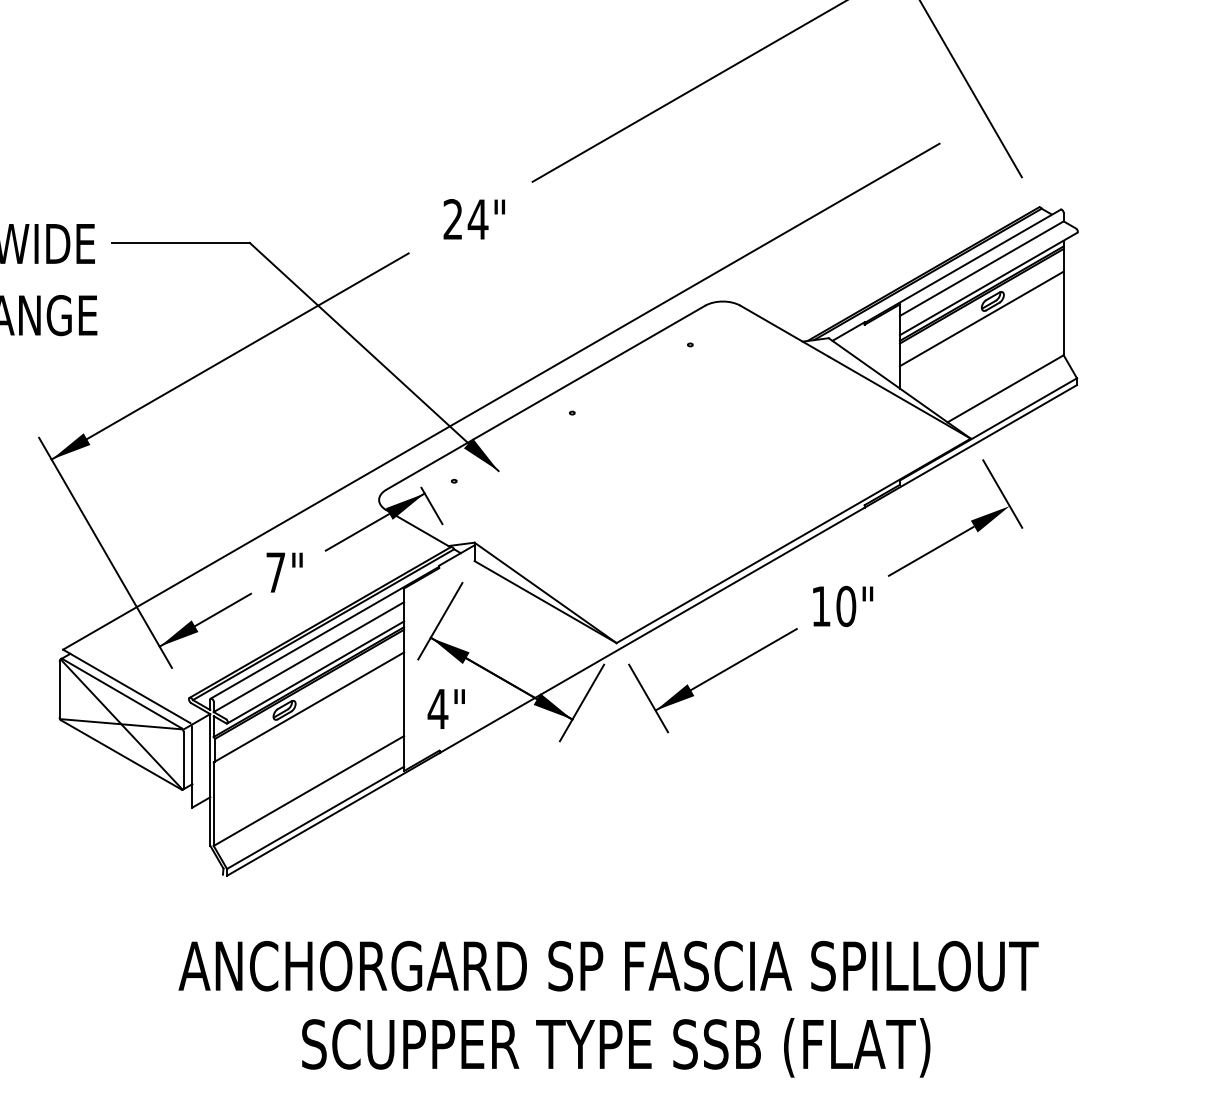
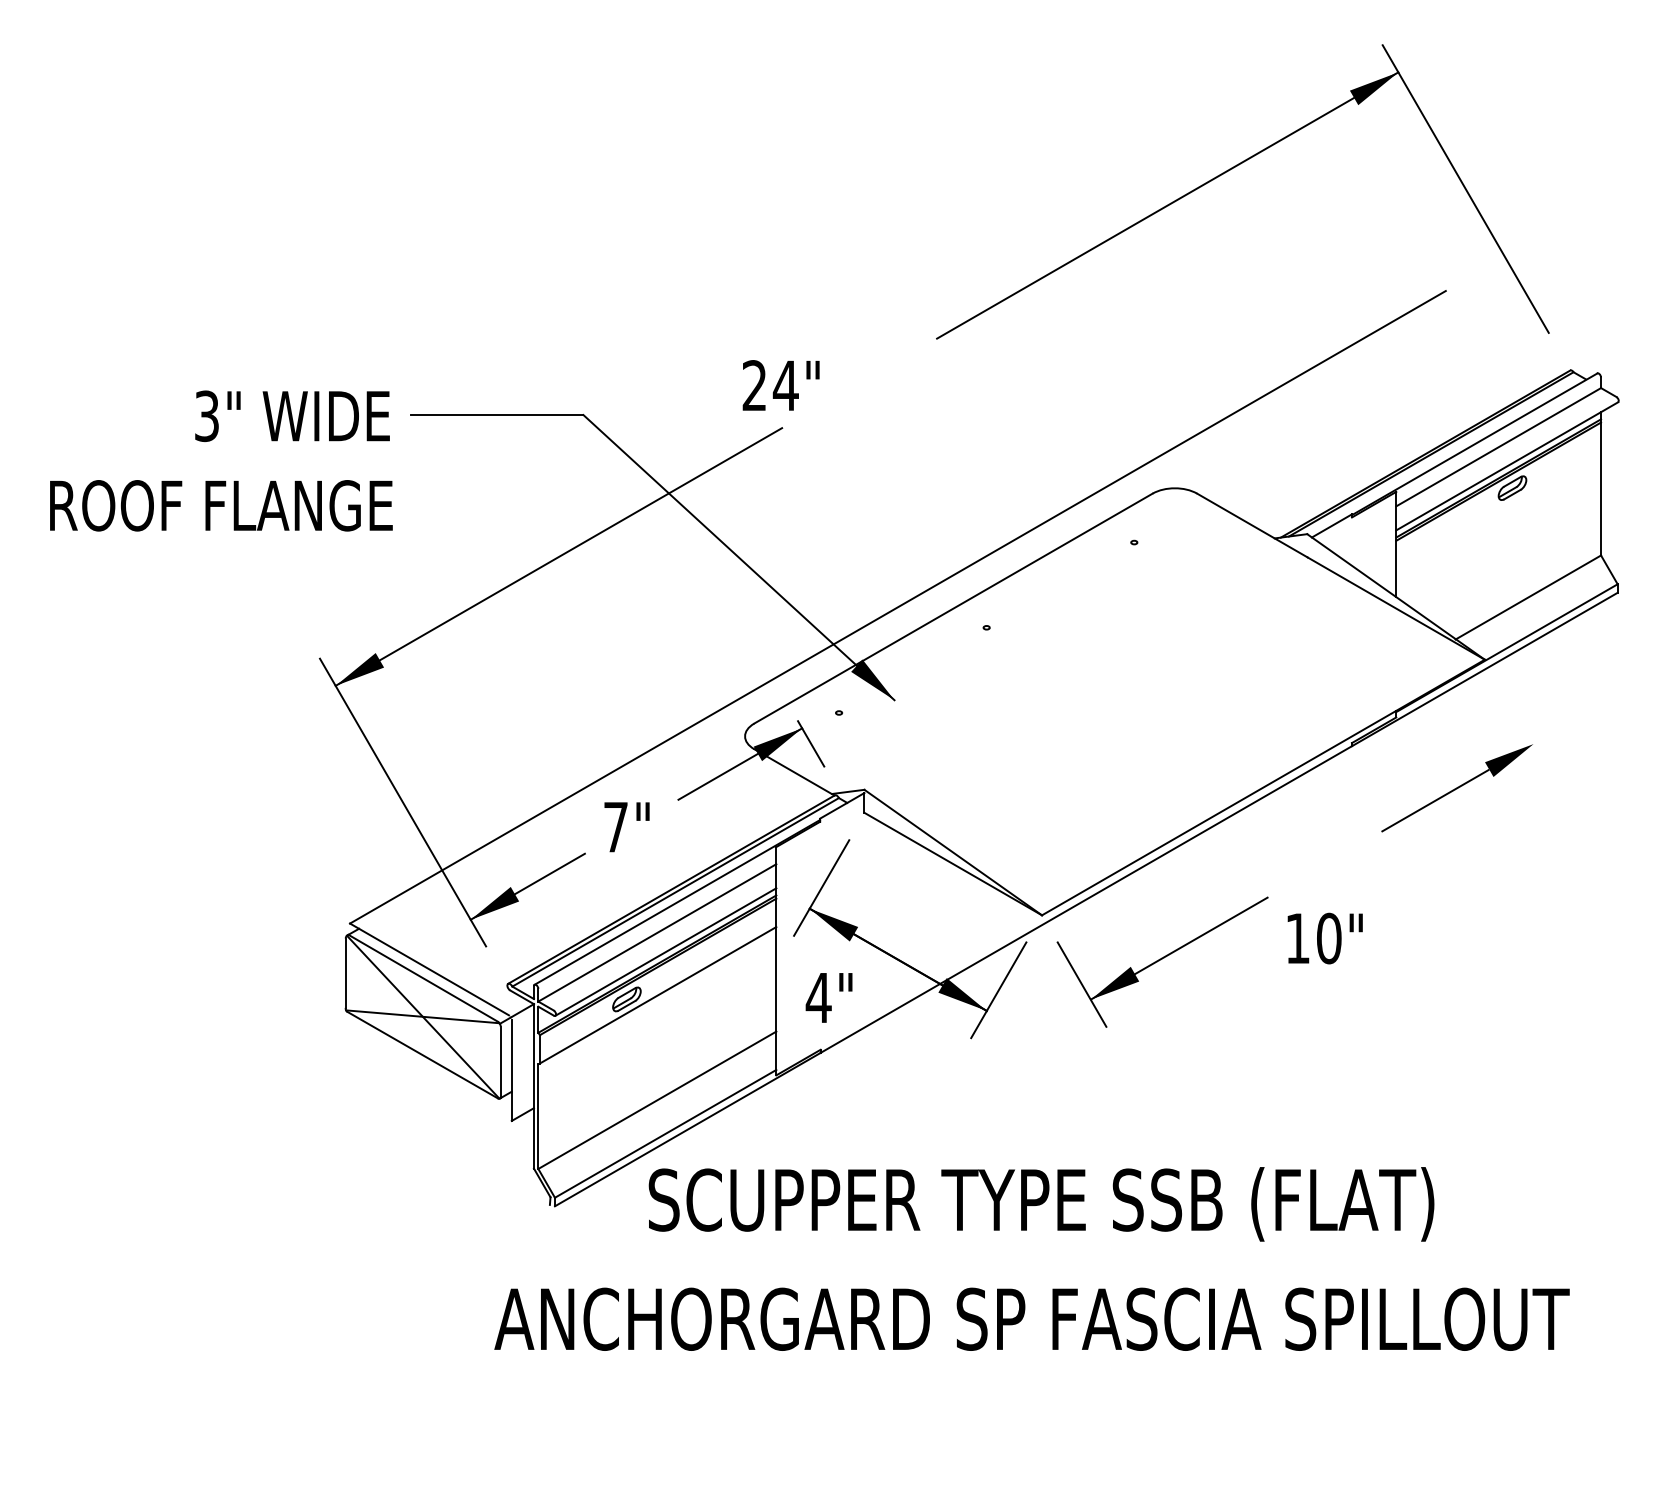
text: (473, 219) -> (780, 385), moved
line: (981, 318) -> (1498, 509), removed
line: (1002, 493) -> (1524, 728), removed
text: (842, 606) -> (1324, 938), moved
text: (616, 1047) -> (1041, 1204), moved

